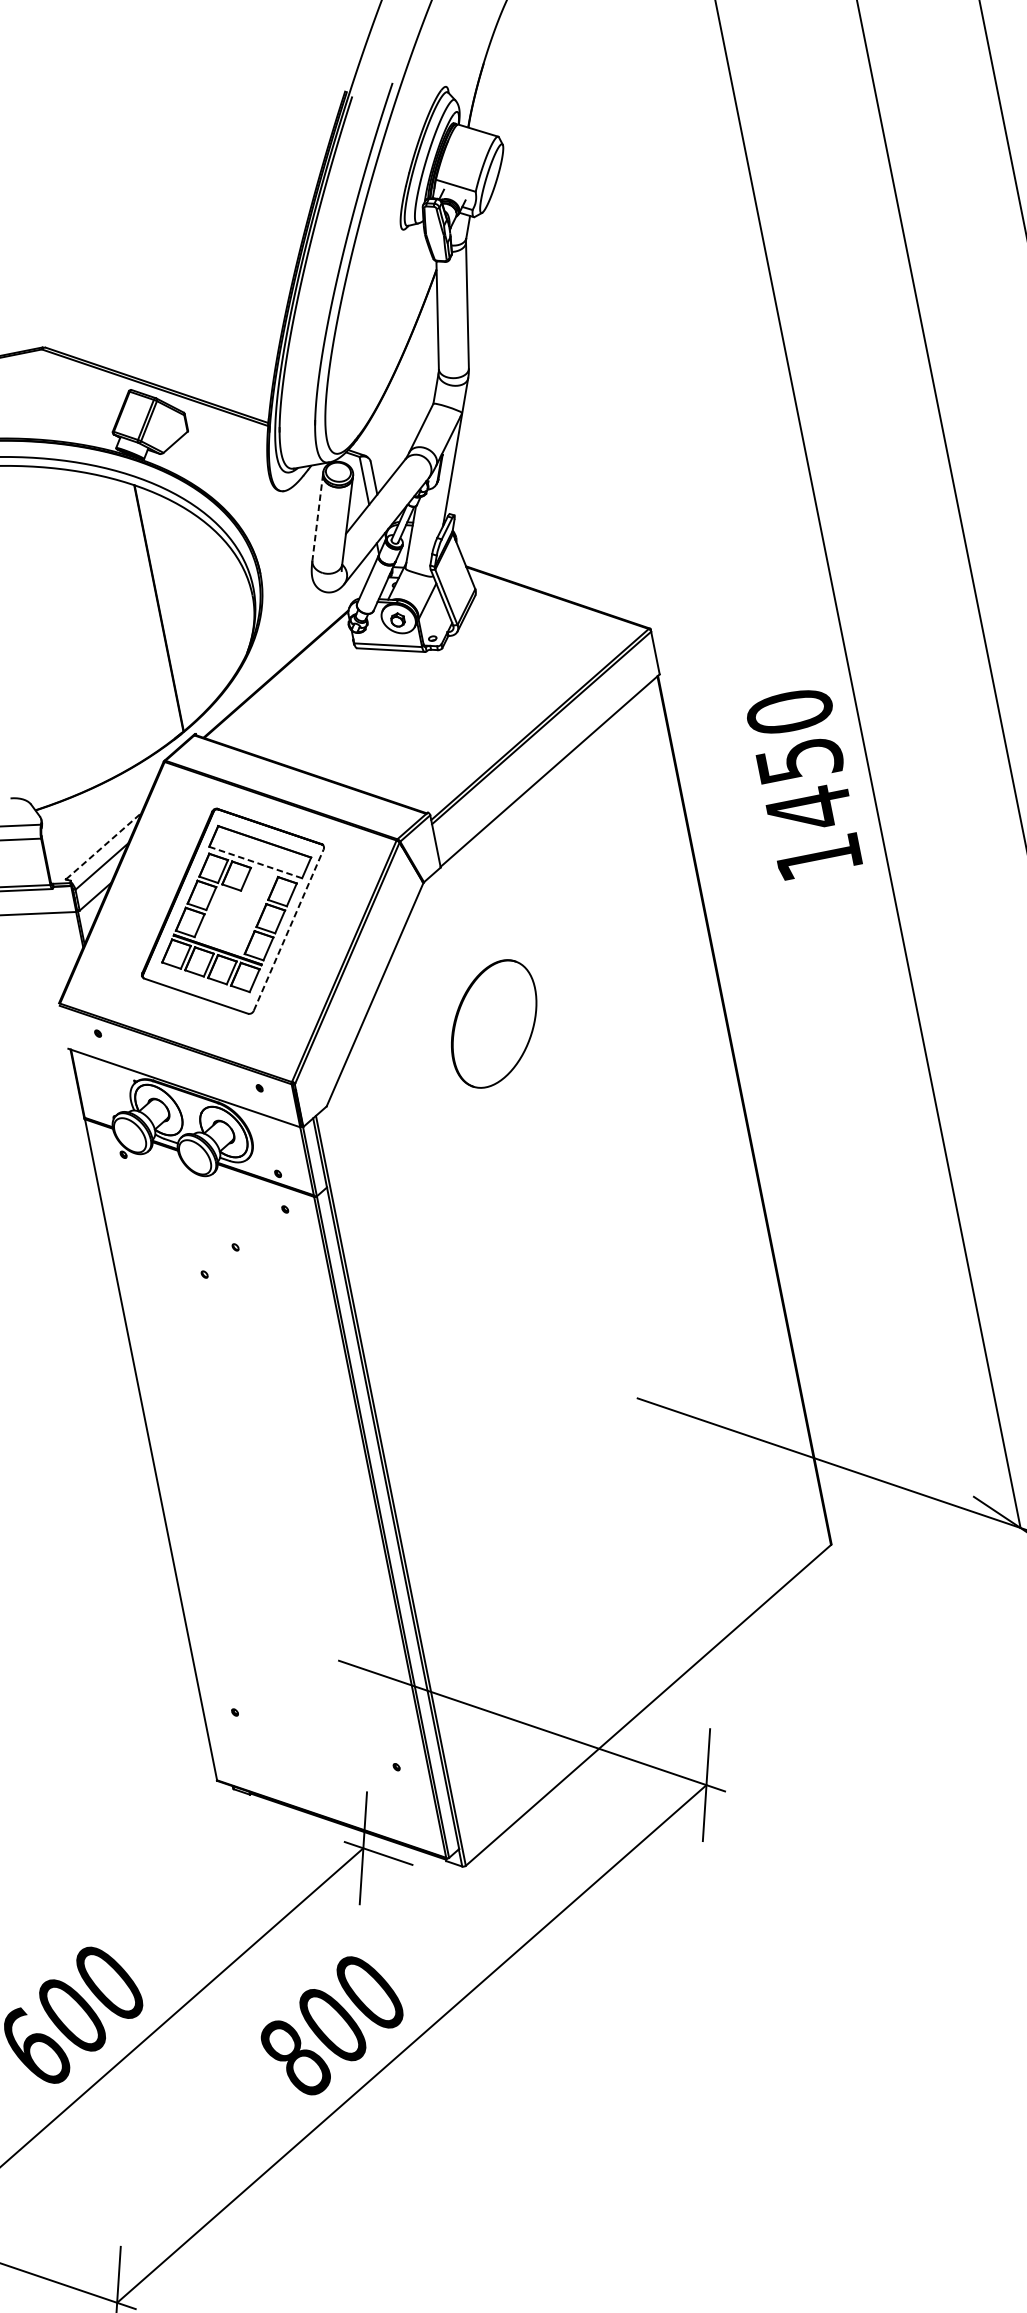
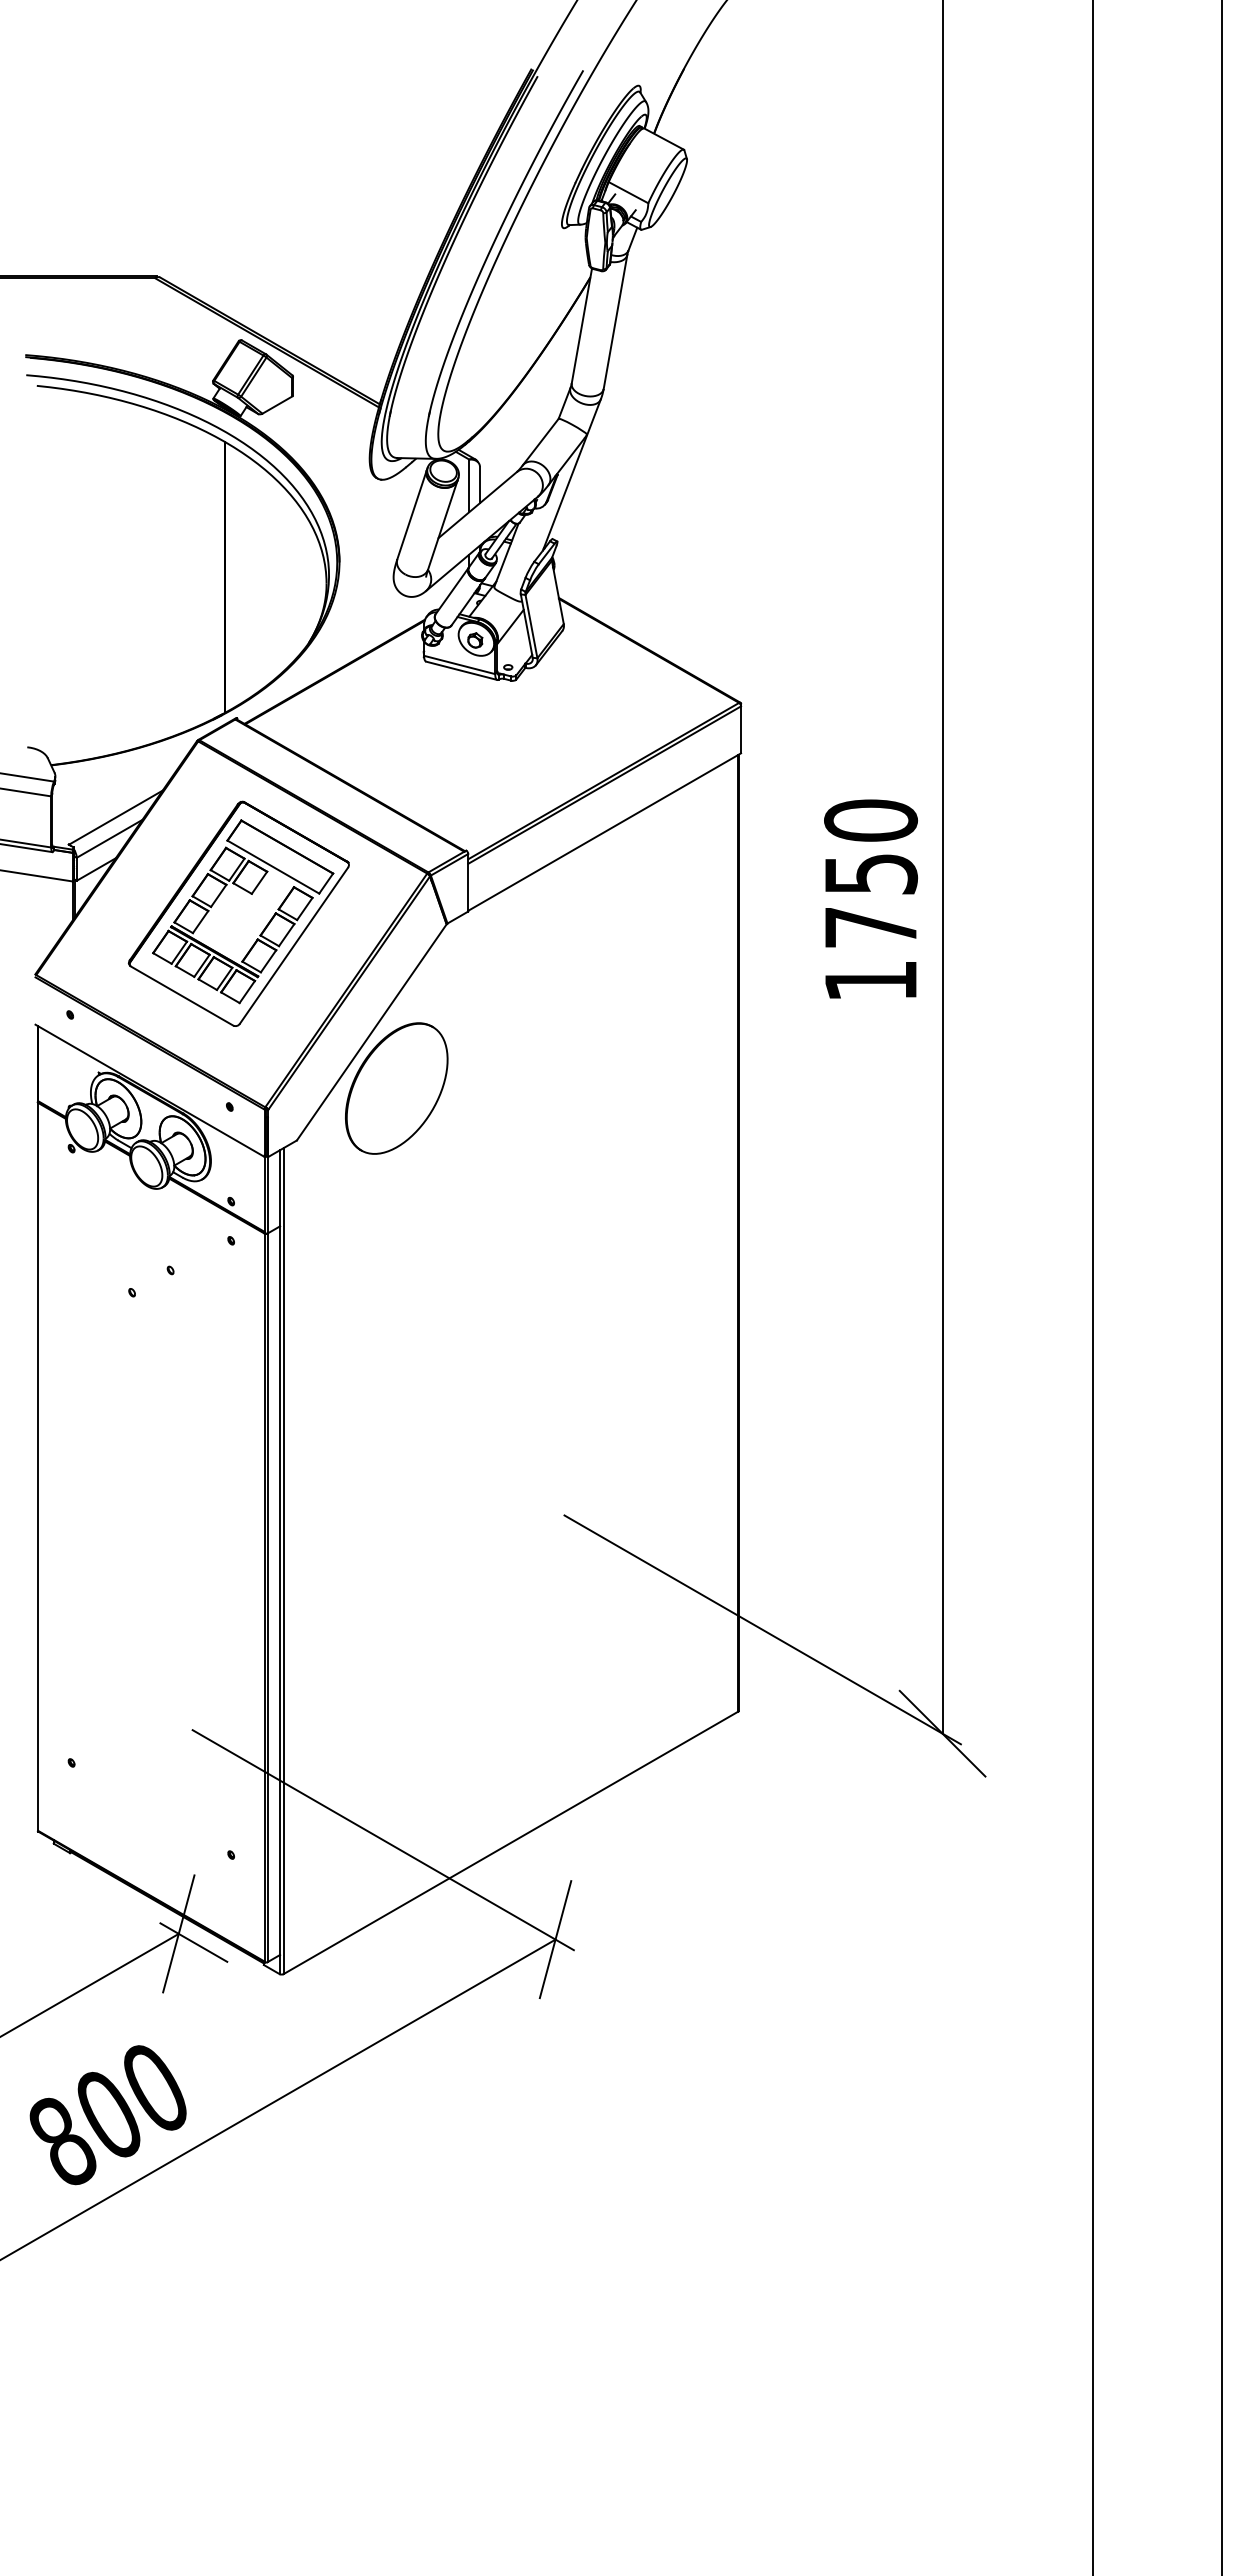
line: (318, 517) -> (412, 514), dashed -> solid
text: (808, 809) -> (870, 927), 1450 -> 1750
line: (104, 845) -> (116, 817), dashed -> solid
line: (255, 862) -> (273, 867), dashed -> solid
line: (288, 930) -> (293, 945), dashed -> solid
part: (493, 1023) -> (396, 1088), moved

